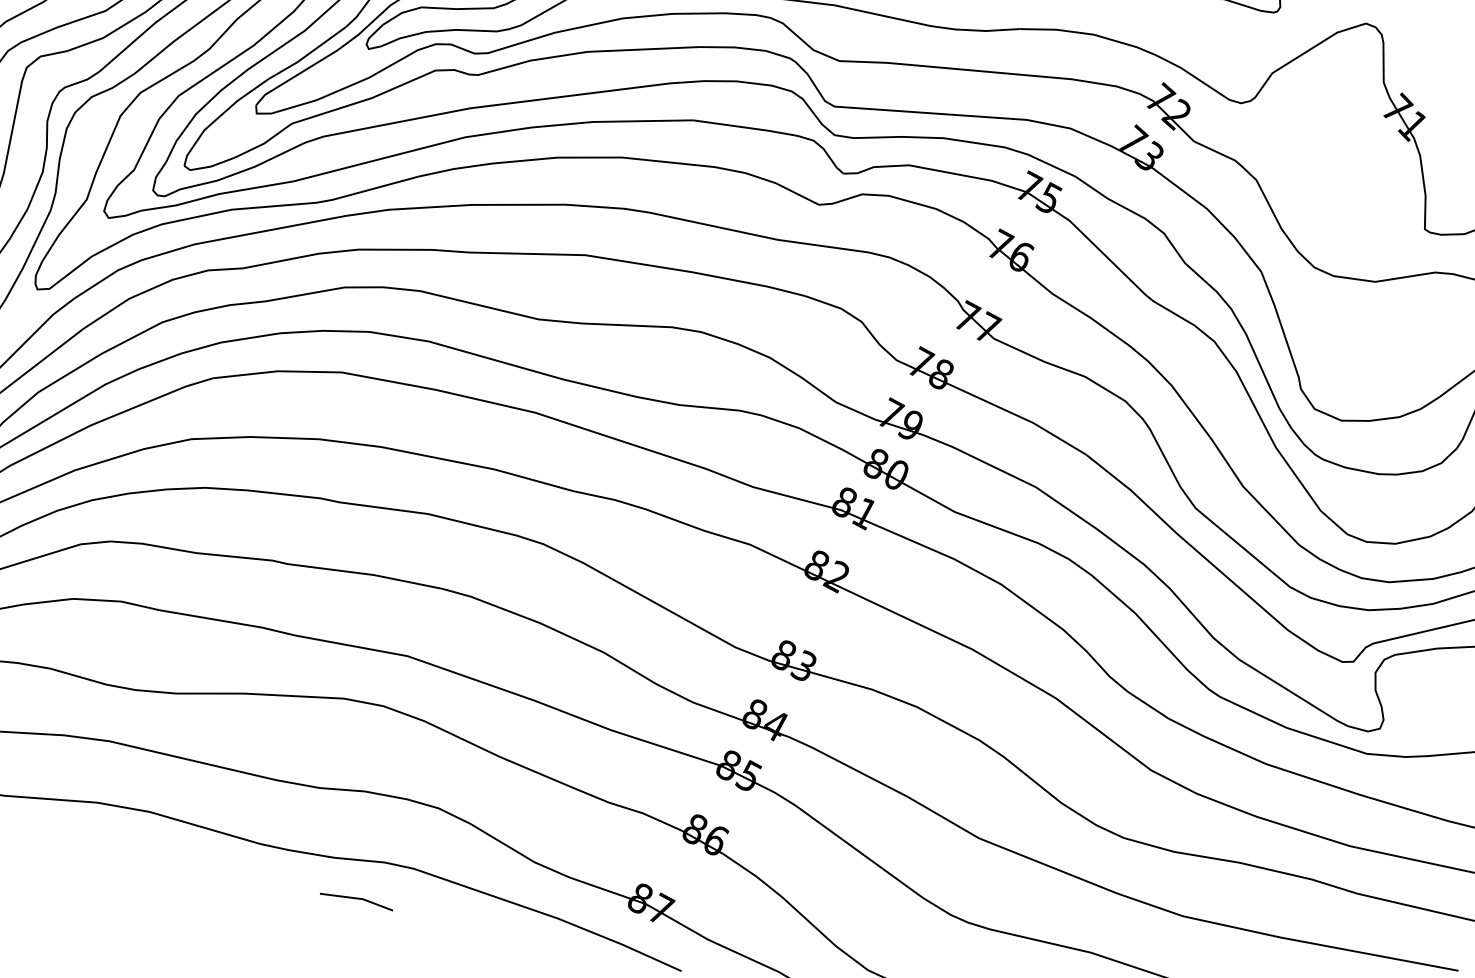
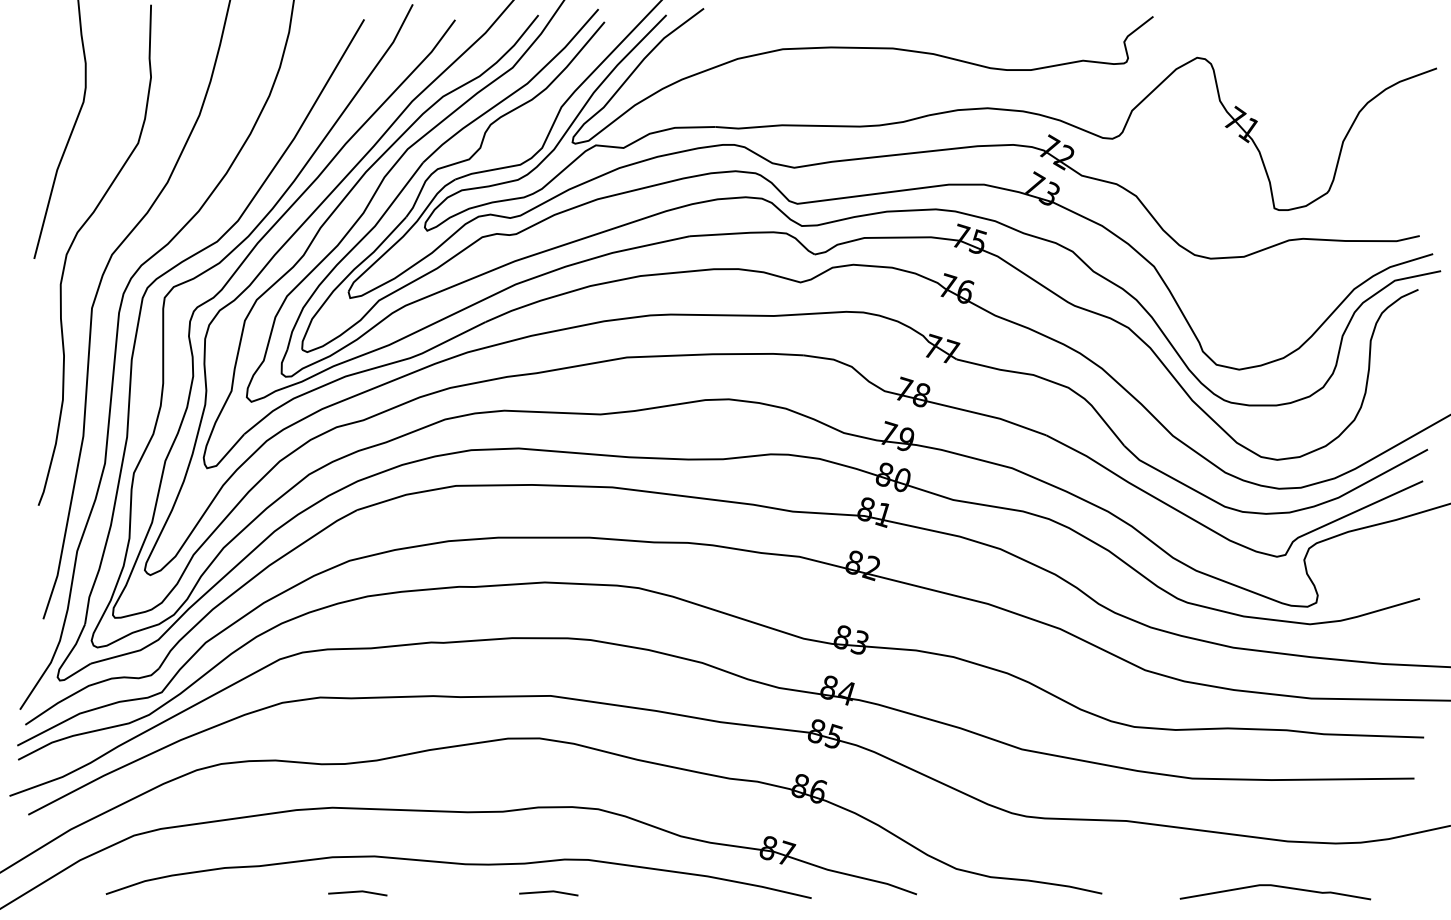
line: (119, 852) -> (357, 892), added

